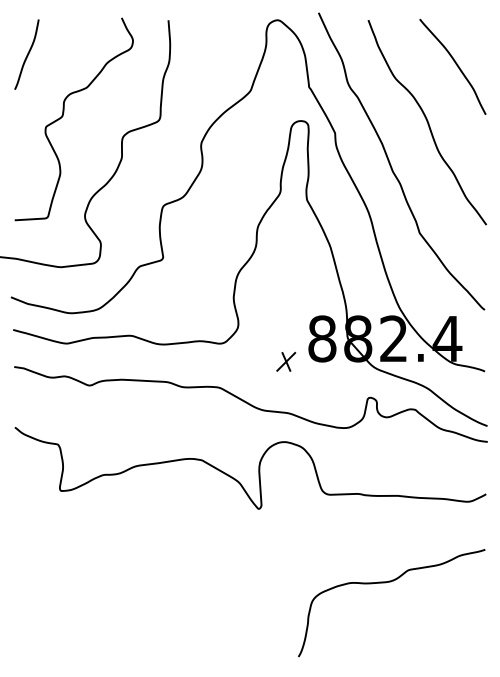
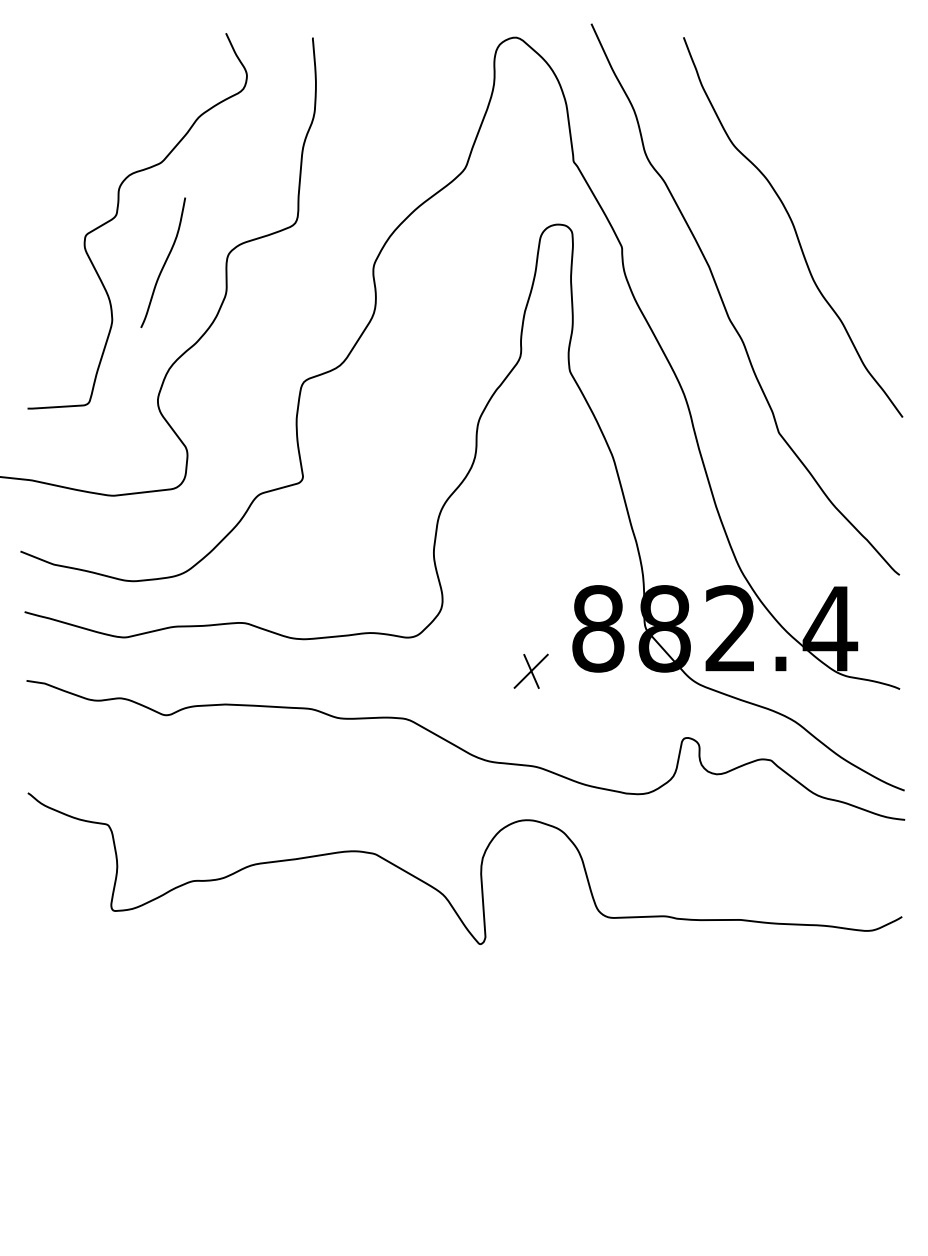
curve: (27, 54) -> (164, 262), moved
curve: (455, 64) -> (845, 119), removed
curve: (385, 583) -> (715, 1082), removed

